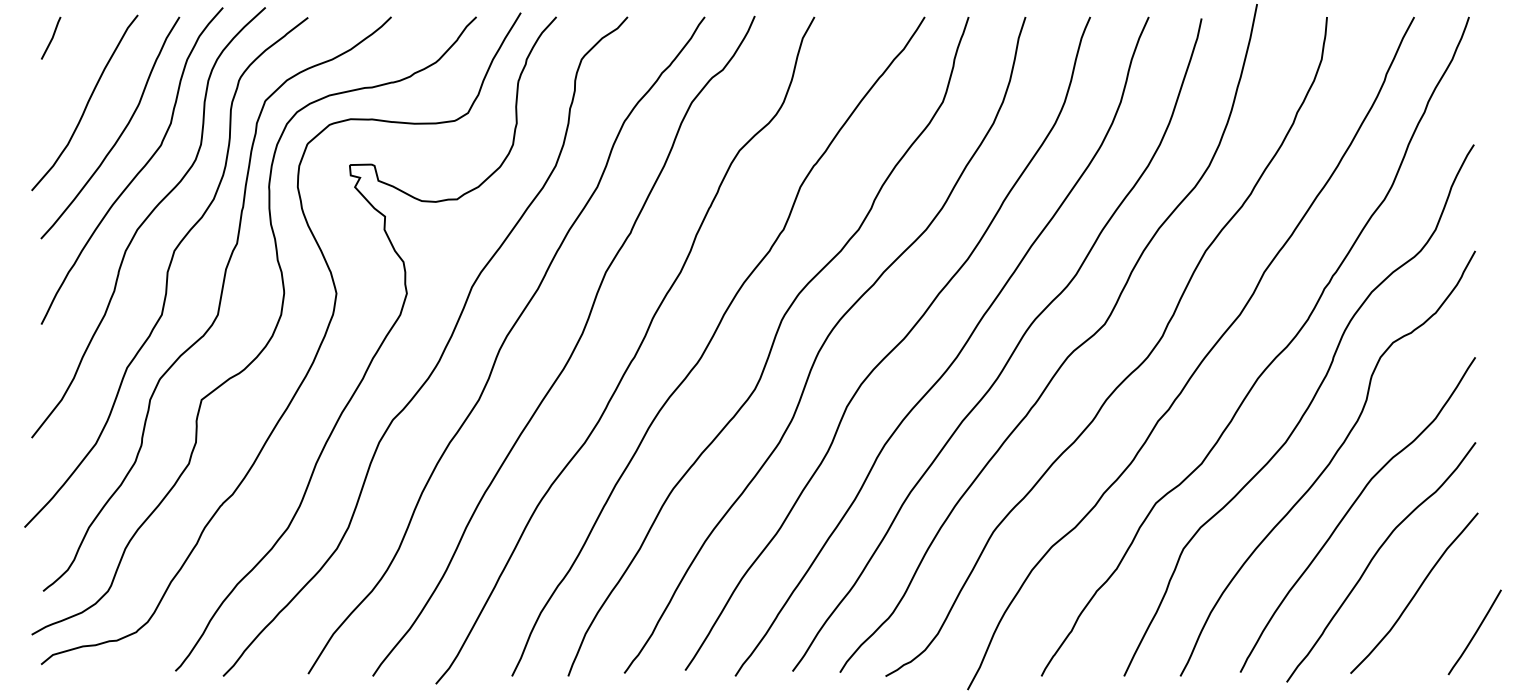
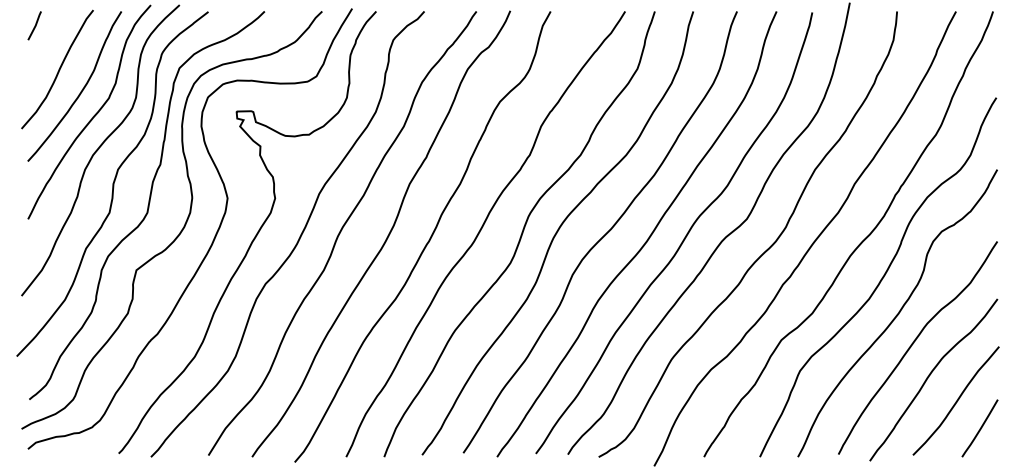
line: (1474, 632) -> (979, 428), moved

